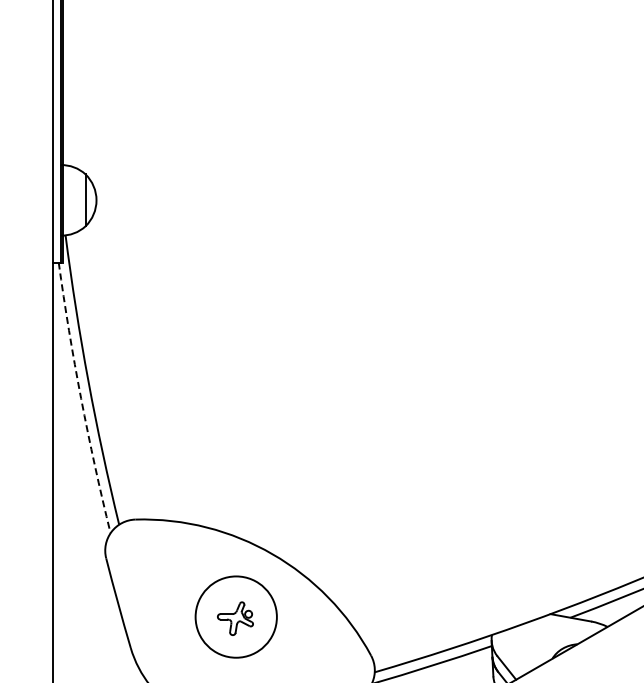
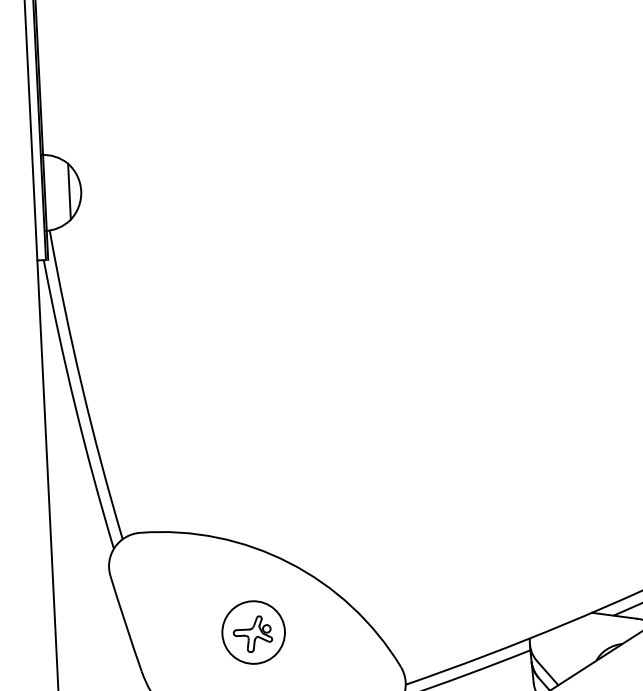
arc: (81, 398) -> (75, 405), dashed -> solid
circle: (236, 617) -> (253, 632), size x0.71

